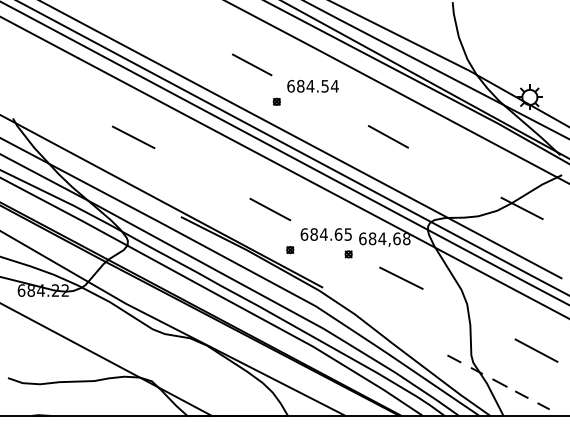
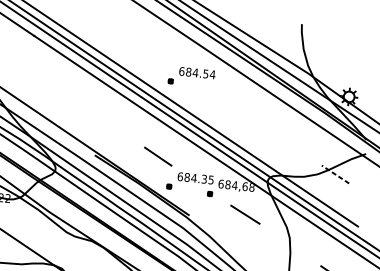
line: (252, 64) -> (156, 53), removed
line: (387, 136) -> (246, 113), removed
line: (133, 137) -> (67, 95), removed
line: (521, 208) -> (335, 174), solid -> dashed
text: (338, 234) -> (204, 179), 684.65 -> 684.35

